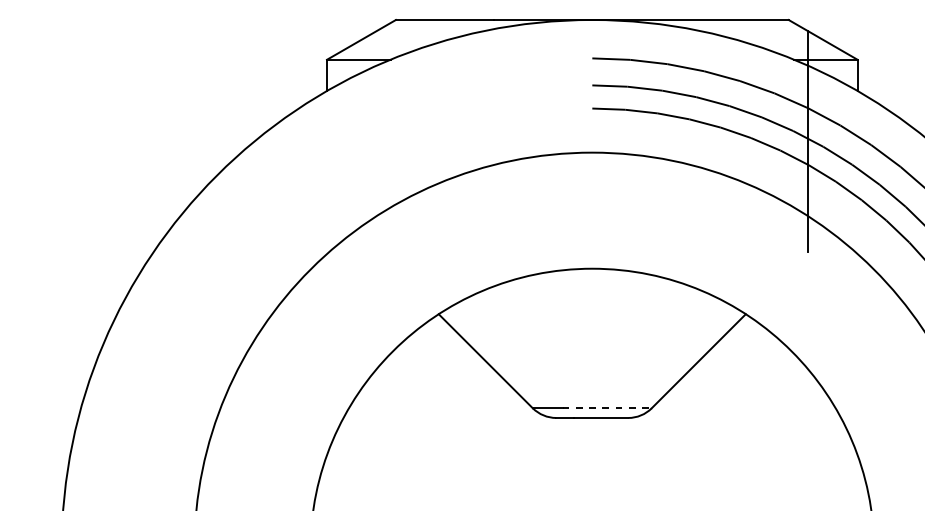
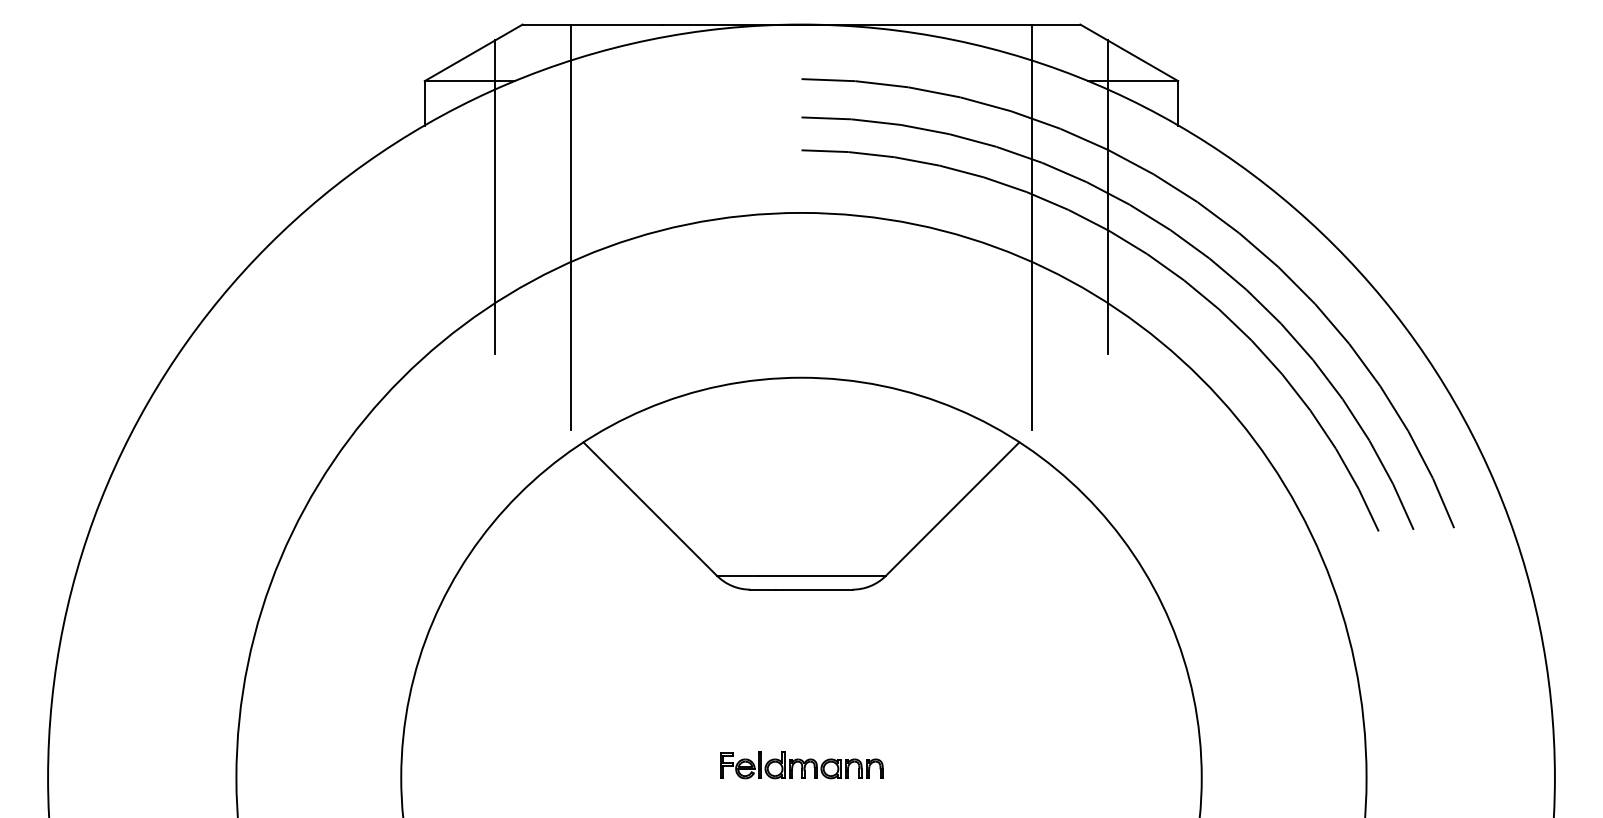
line: (376, 141) -> (495, 197), added
line: (430, 162) -> (571, 227), added
line: (754, 162) -> (1031, 227), added
line: (607, 408) -> (823, 575), dashed -> solid

